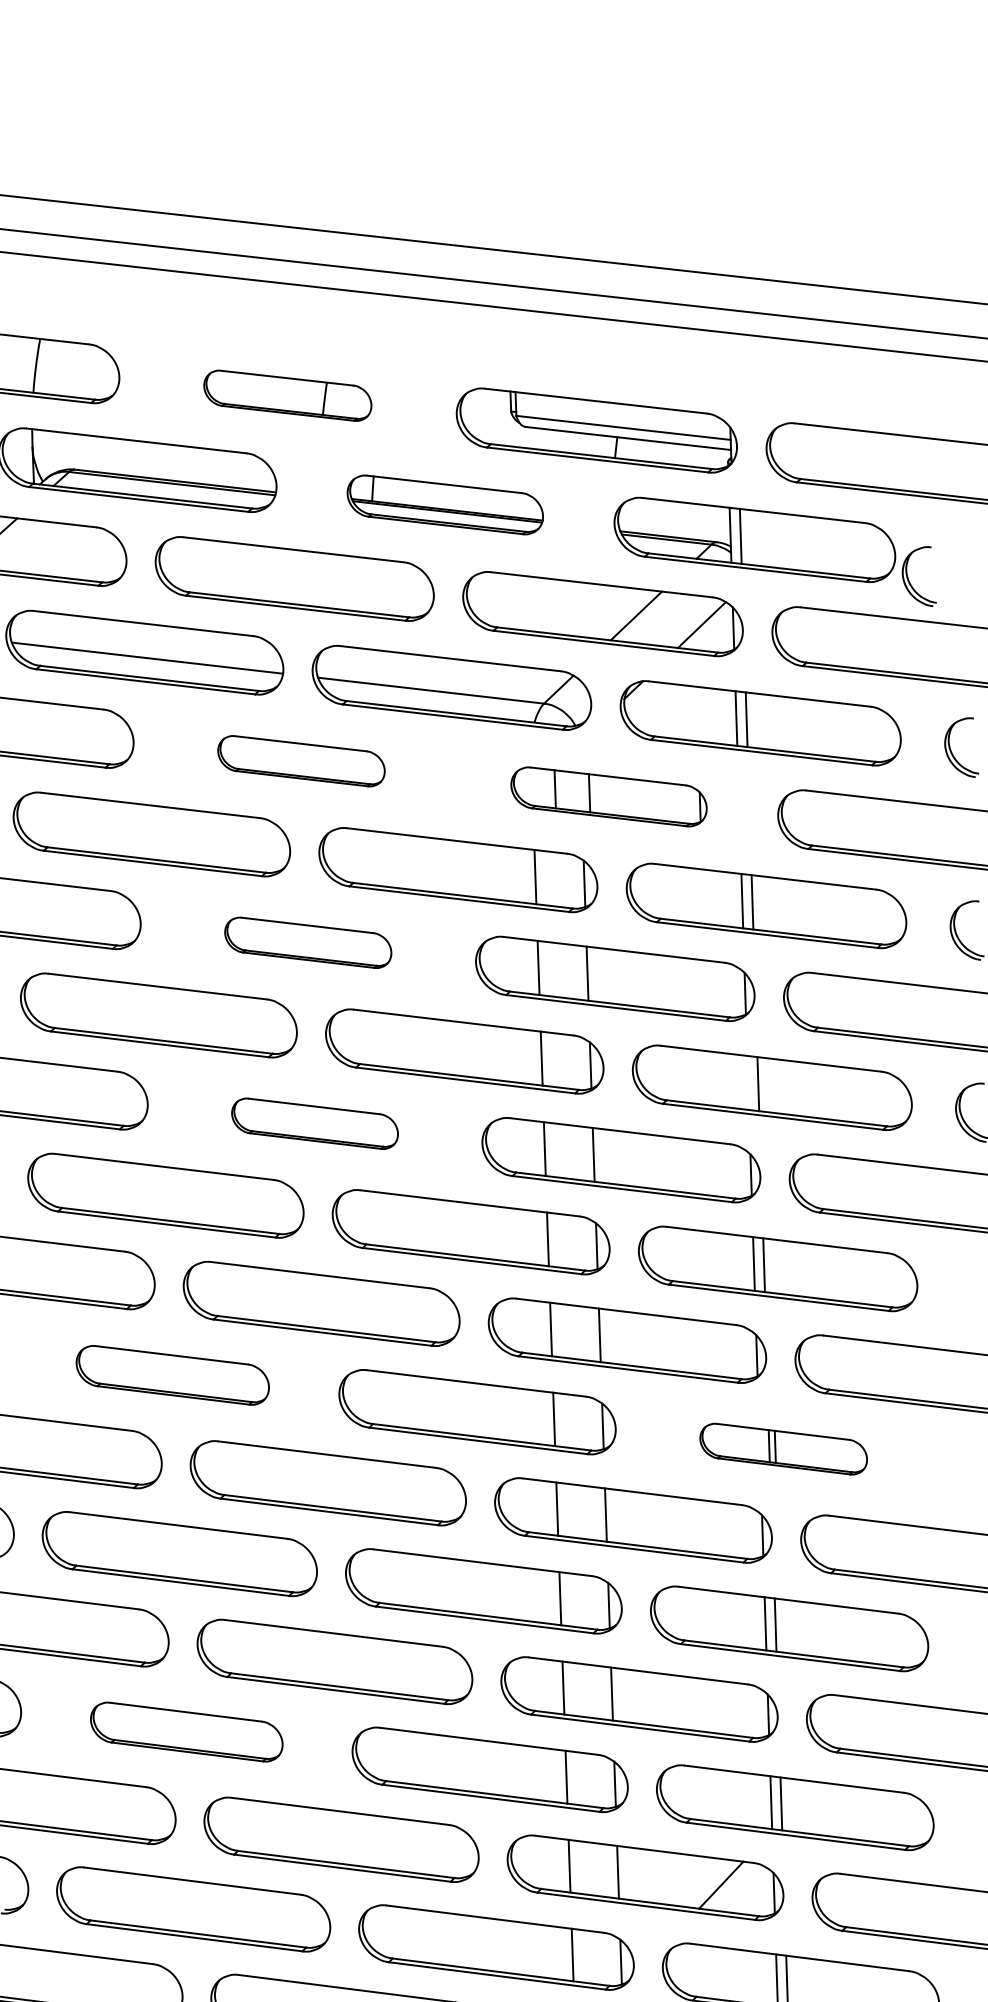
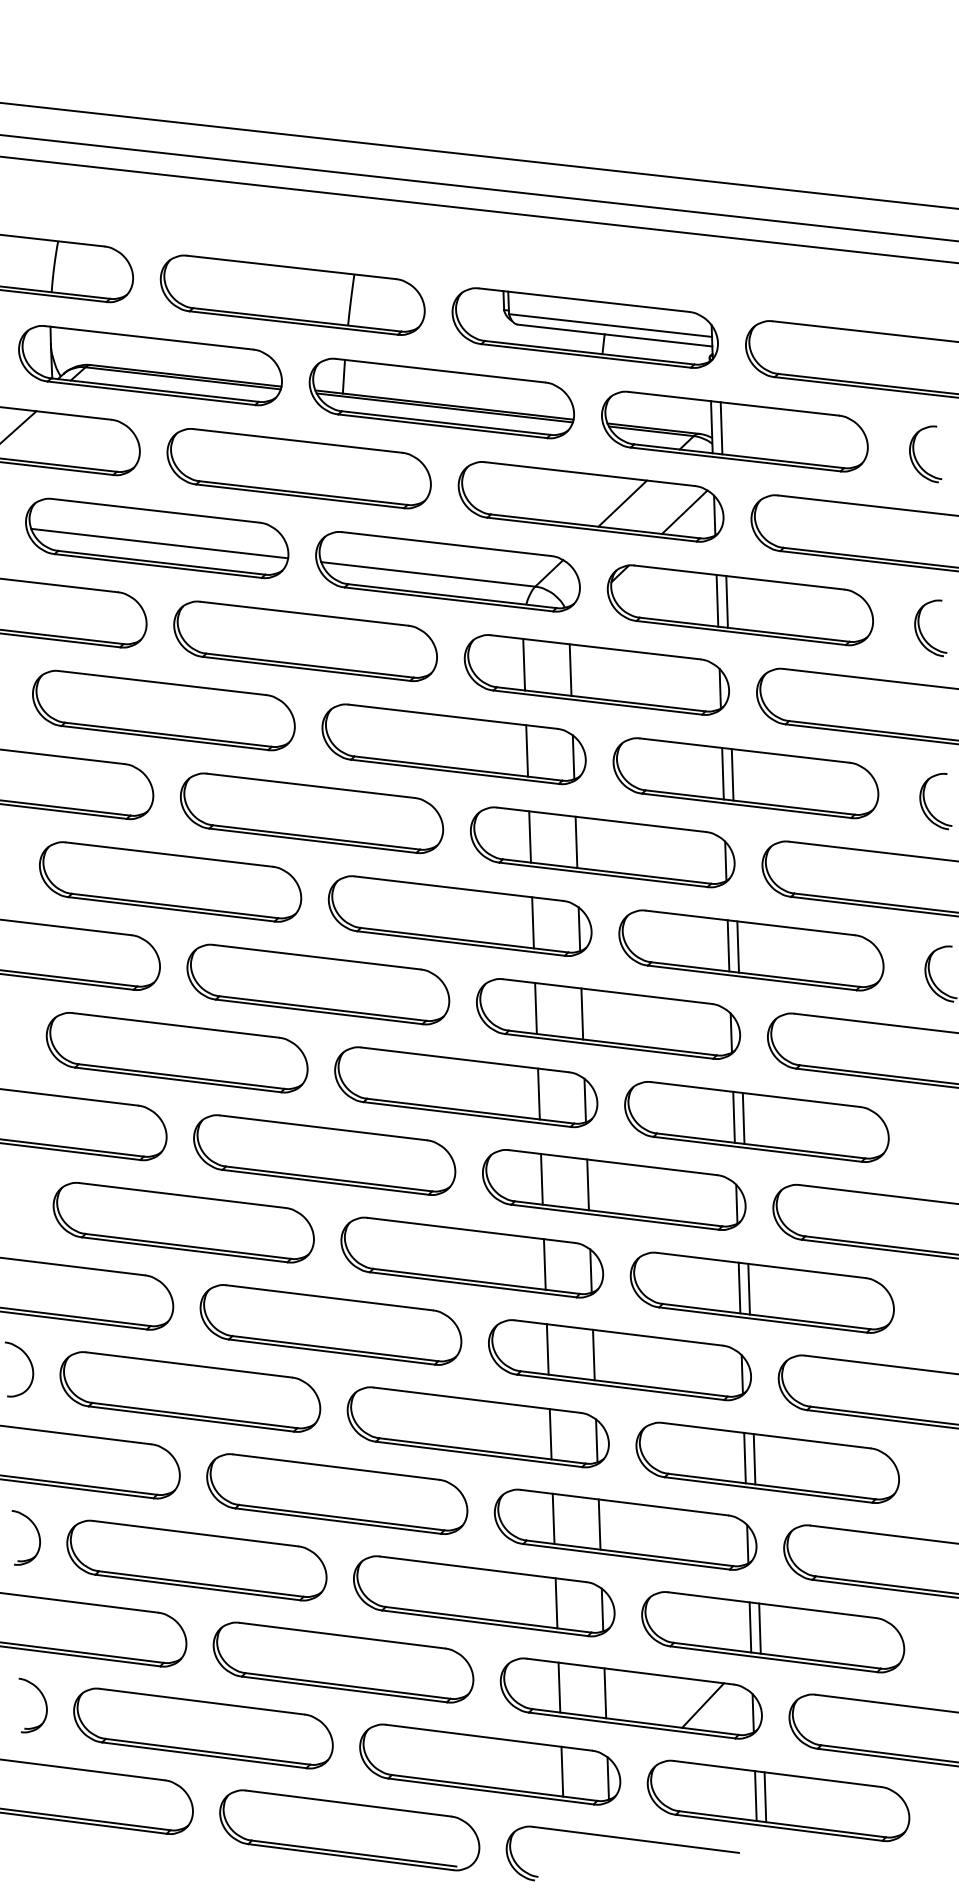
part: (287, 395) -> (292, 294), size x1.67
part: (445, 504) -> (441, 398), size x1.43
part: (909, 579) -> (916, 457), moved
part: (301, 760) -> (305, 640), size x1.67
part: (608, 796) -> (596, 674), size x1.43
part: (307, 942) -> (311, 812), size x1.67
line: (748, 1082) -> (728, 945), added
part: (315, 1123) -> (318, 984), size x1.67
part: (172, 1375) -> (183, 1222), size x1.43
part: (782, 1448) -> (761, 1292), size x1.67
part: (186, 1732) -> (196, 1560), size x1.43

